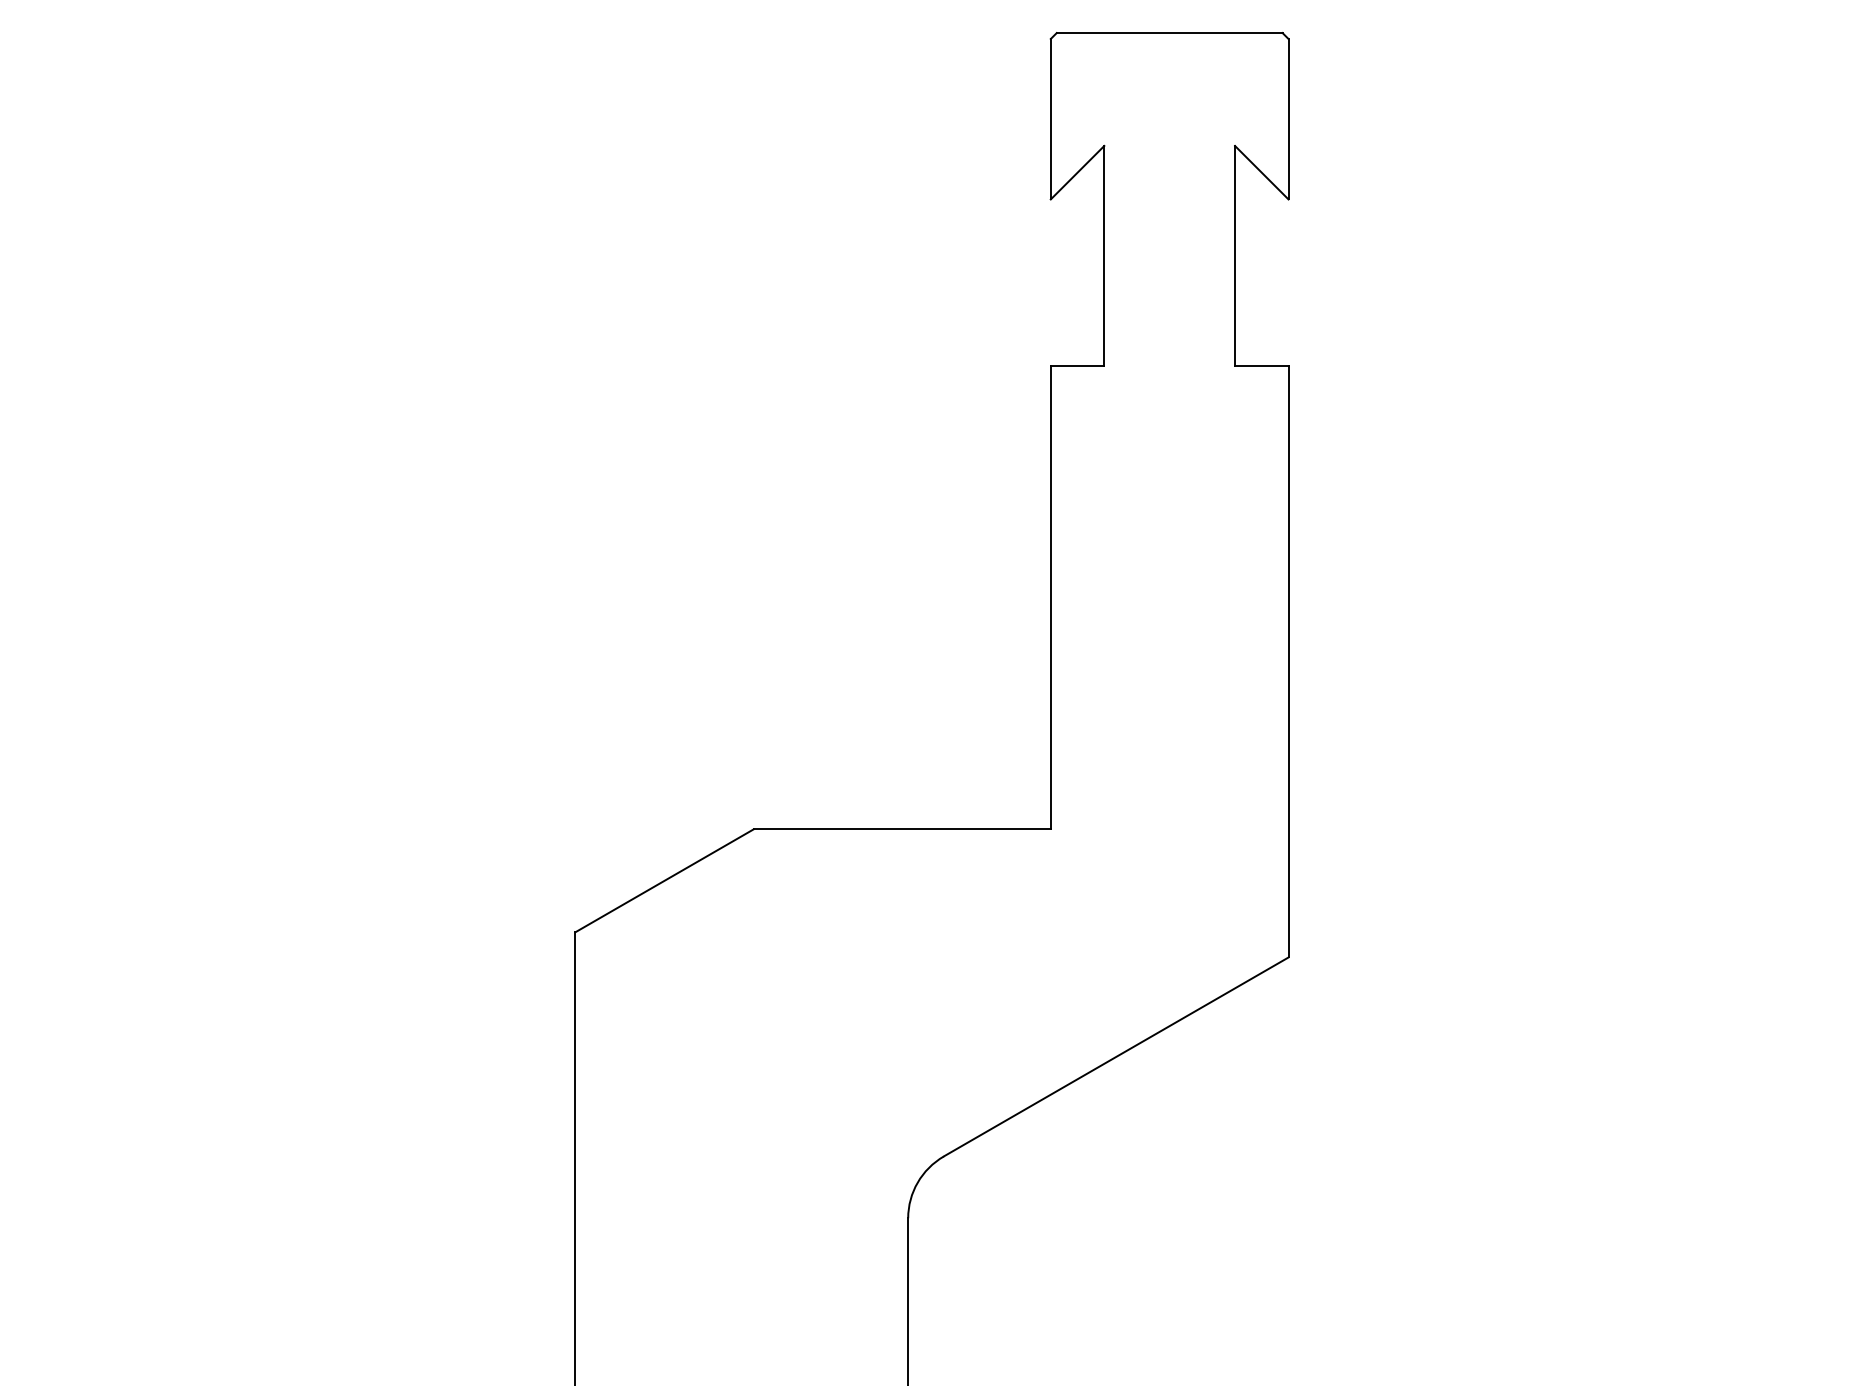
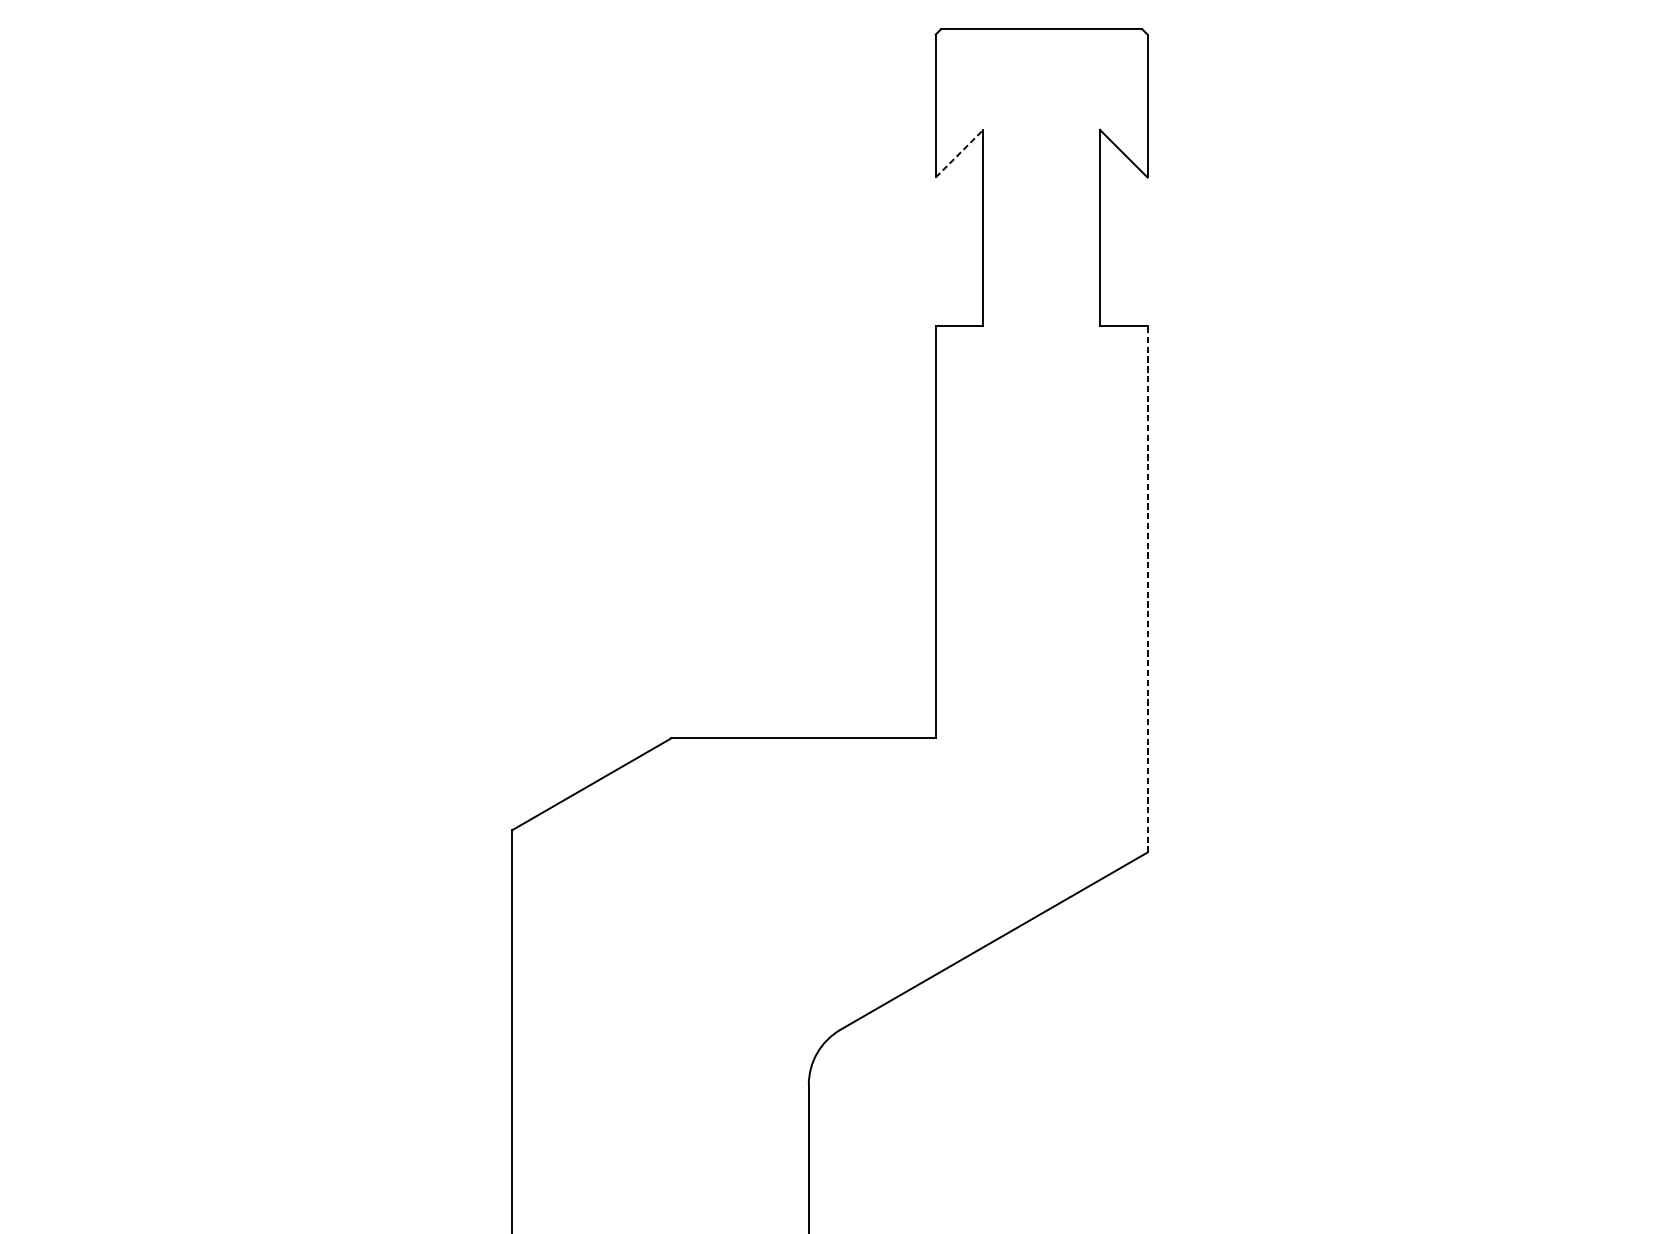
line: (1077, 172) -> (959, 153), solid -> dashed
line: (1288, 661) -> (1147, 588), solid -> dashed

